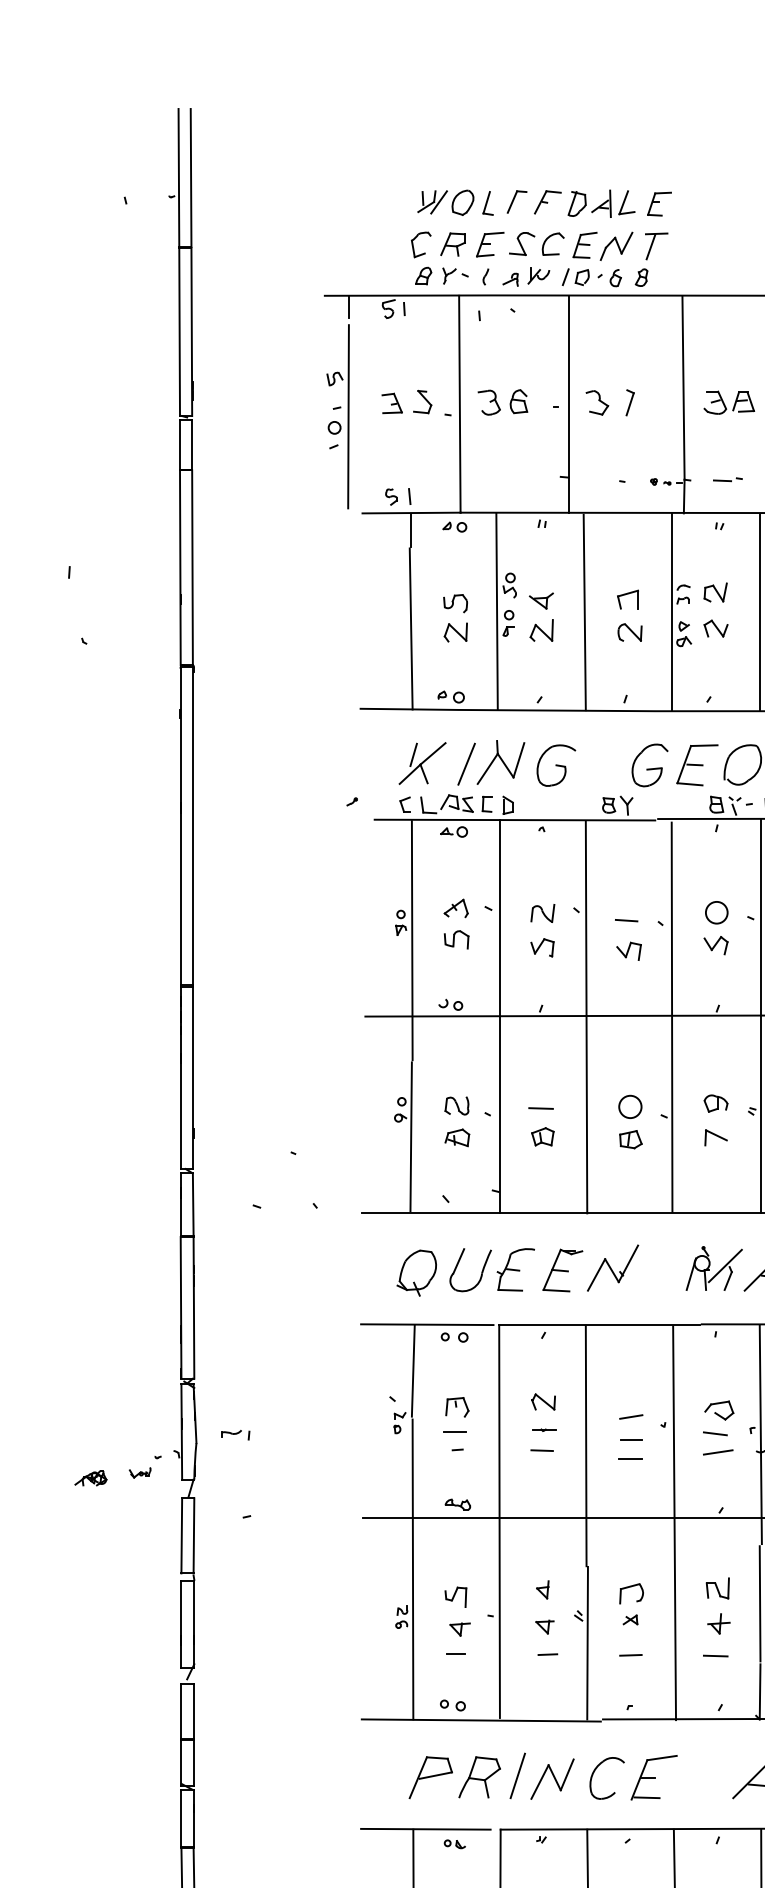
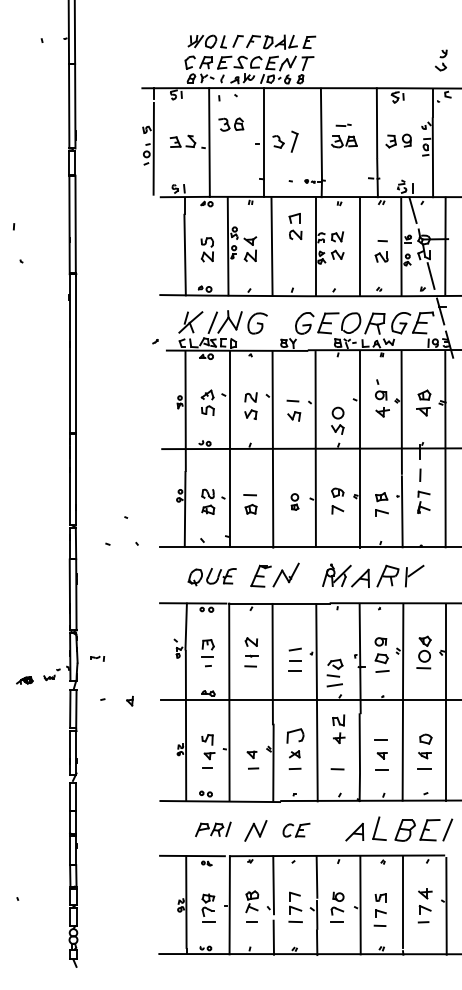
part: (503, 402) -> (231, 124), moved
part: (629, 402) -> (294, 141), size x1.6
part: (727, 478) -> (343, 124), moved
part: (629, 615) -> (295, 226), moved
part: (715, 927) -> (337, 420), moved
part: (629, 1121) -> (294, 501), size x0.6
part: (465, 1270) -> (212, 576), size x0.7
part: (717, 1426) -> (334, 672), moved
part: (541, 1588) -> (129, 700), moved
part: (631, 1604) -> (295, 743), size x1.4
part: (717, 1606) -> (338, 729), moved
part: (467, 1776) -> (213, 829), size x0.6
part: (633, 1778) -> (296, 830), size x0.6

